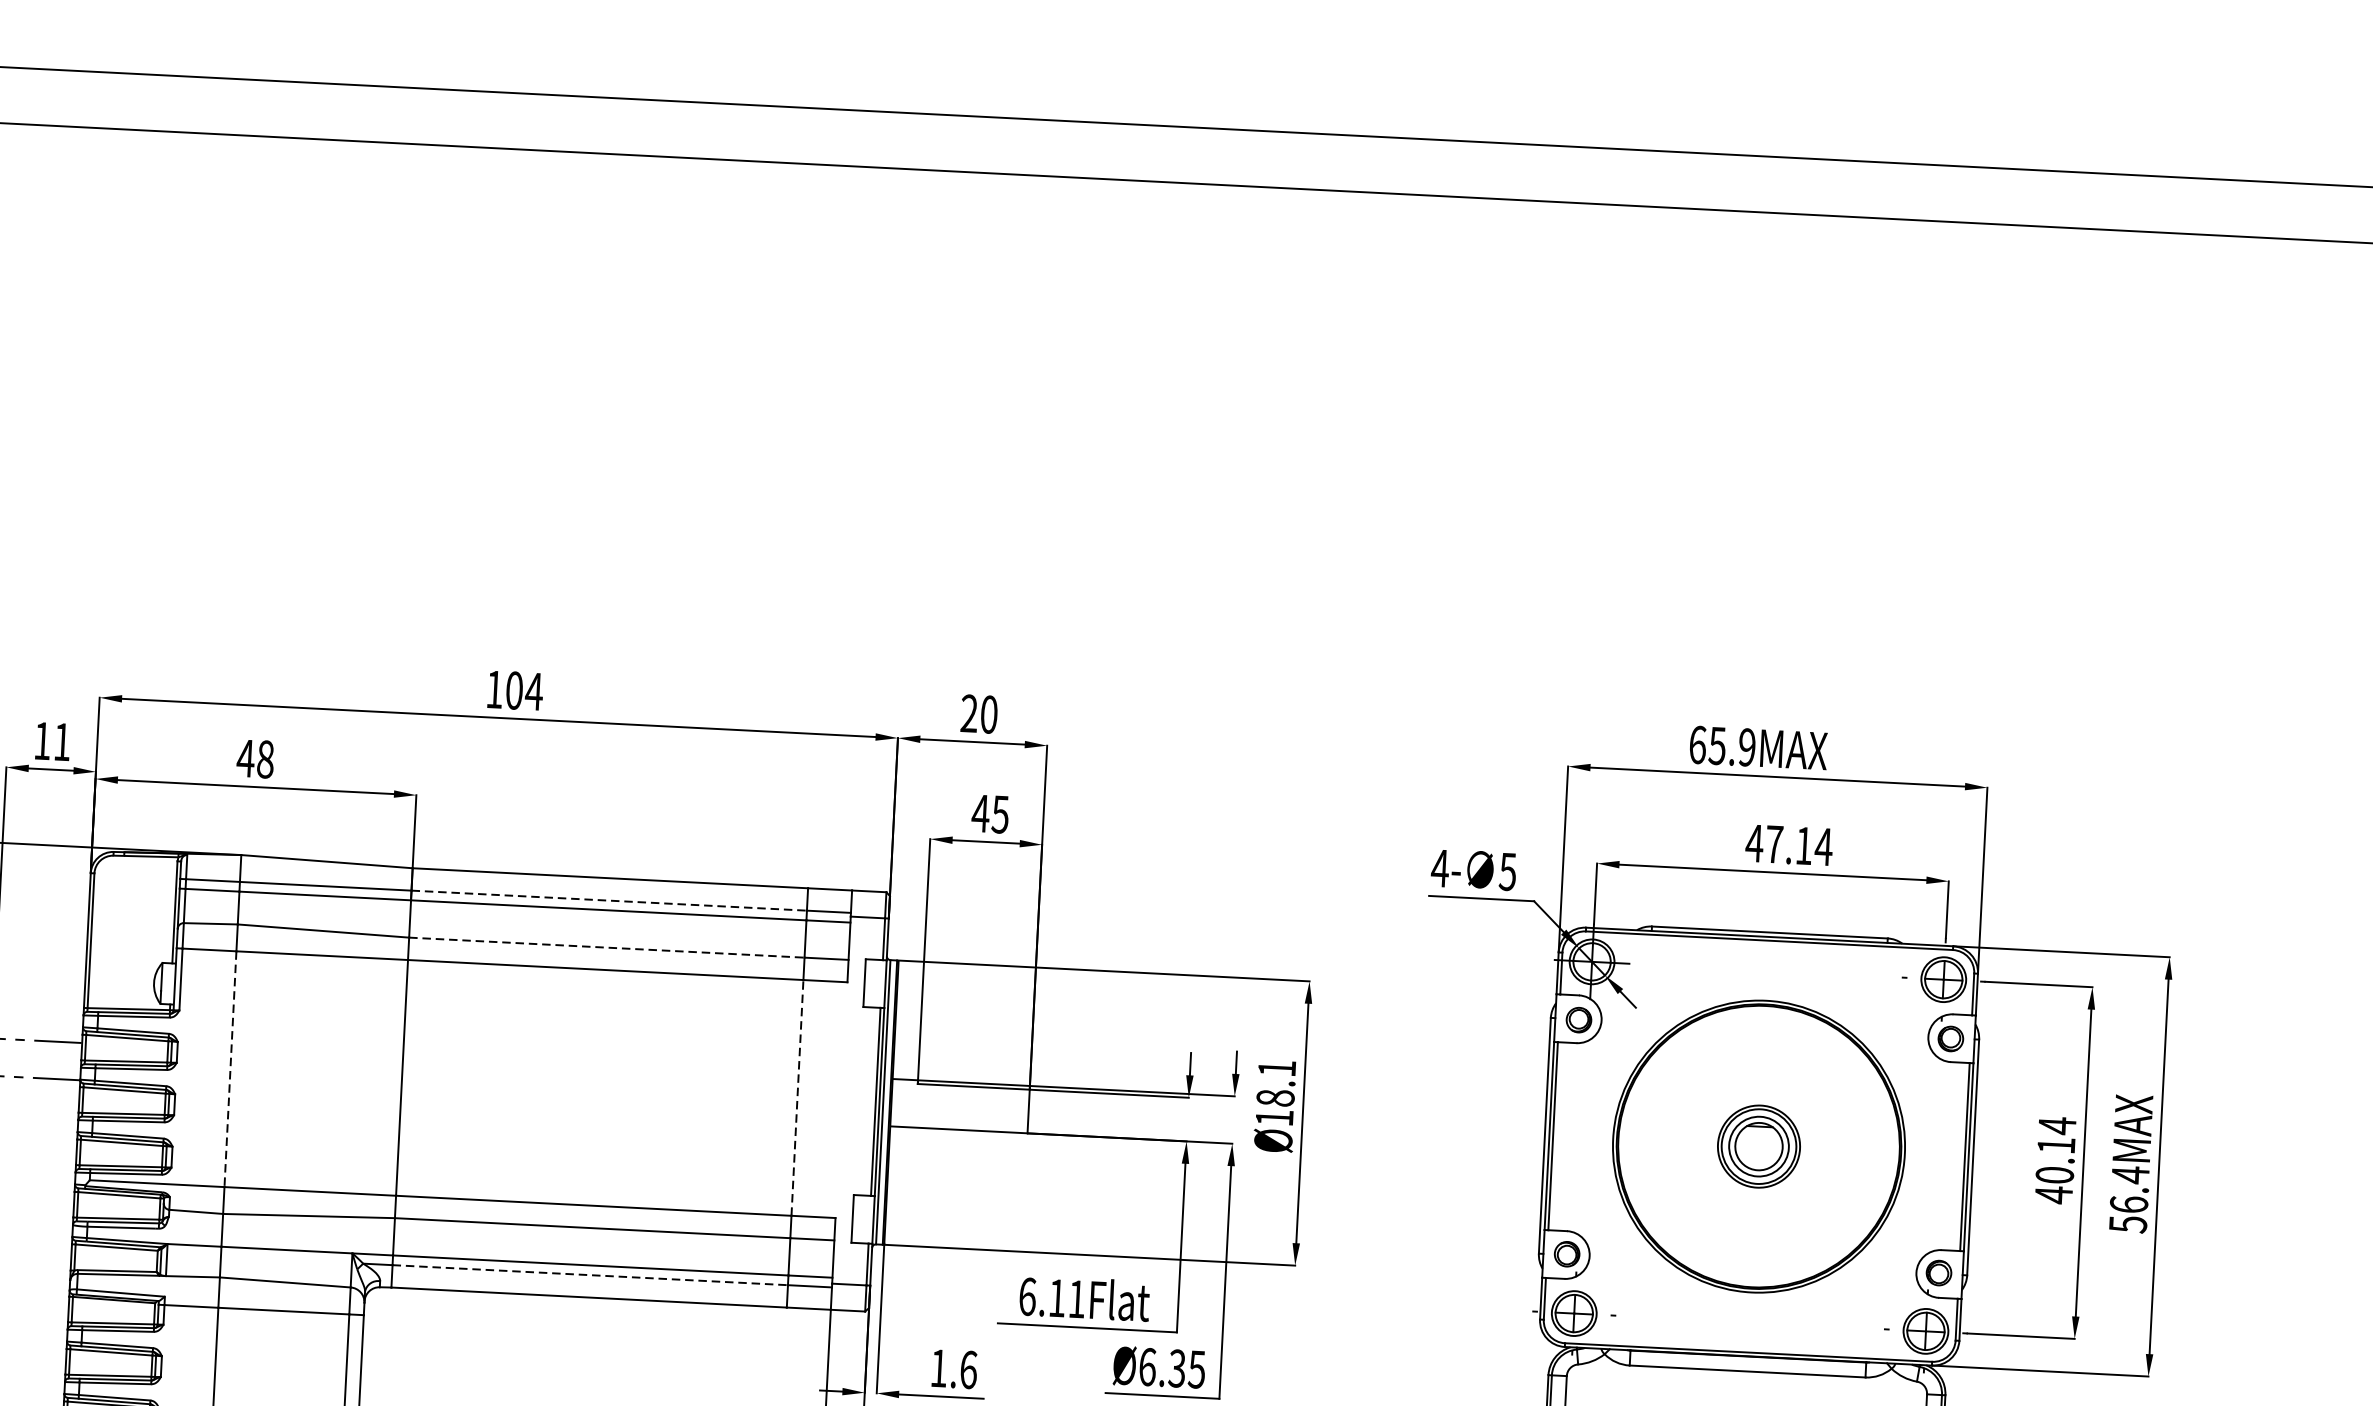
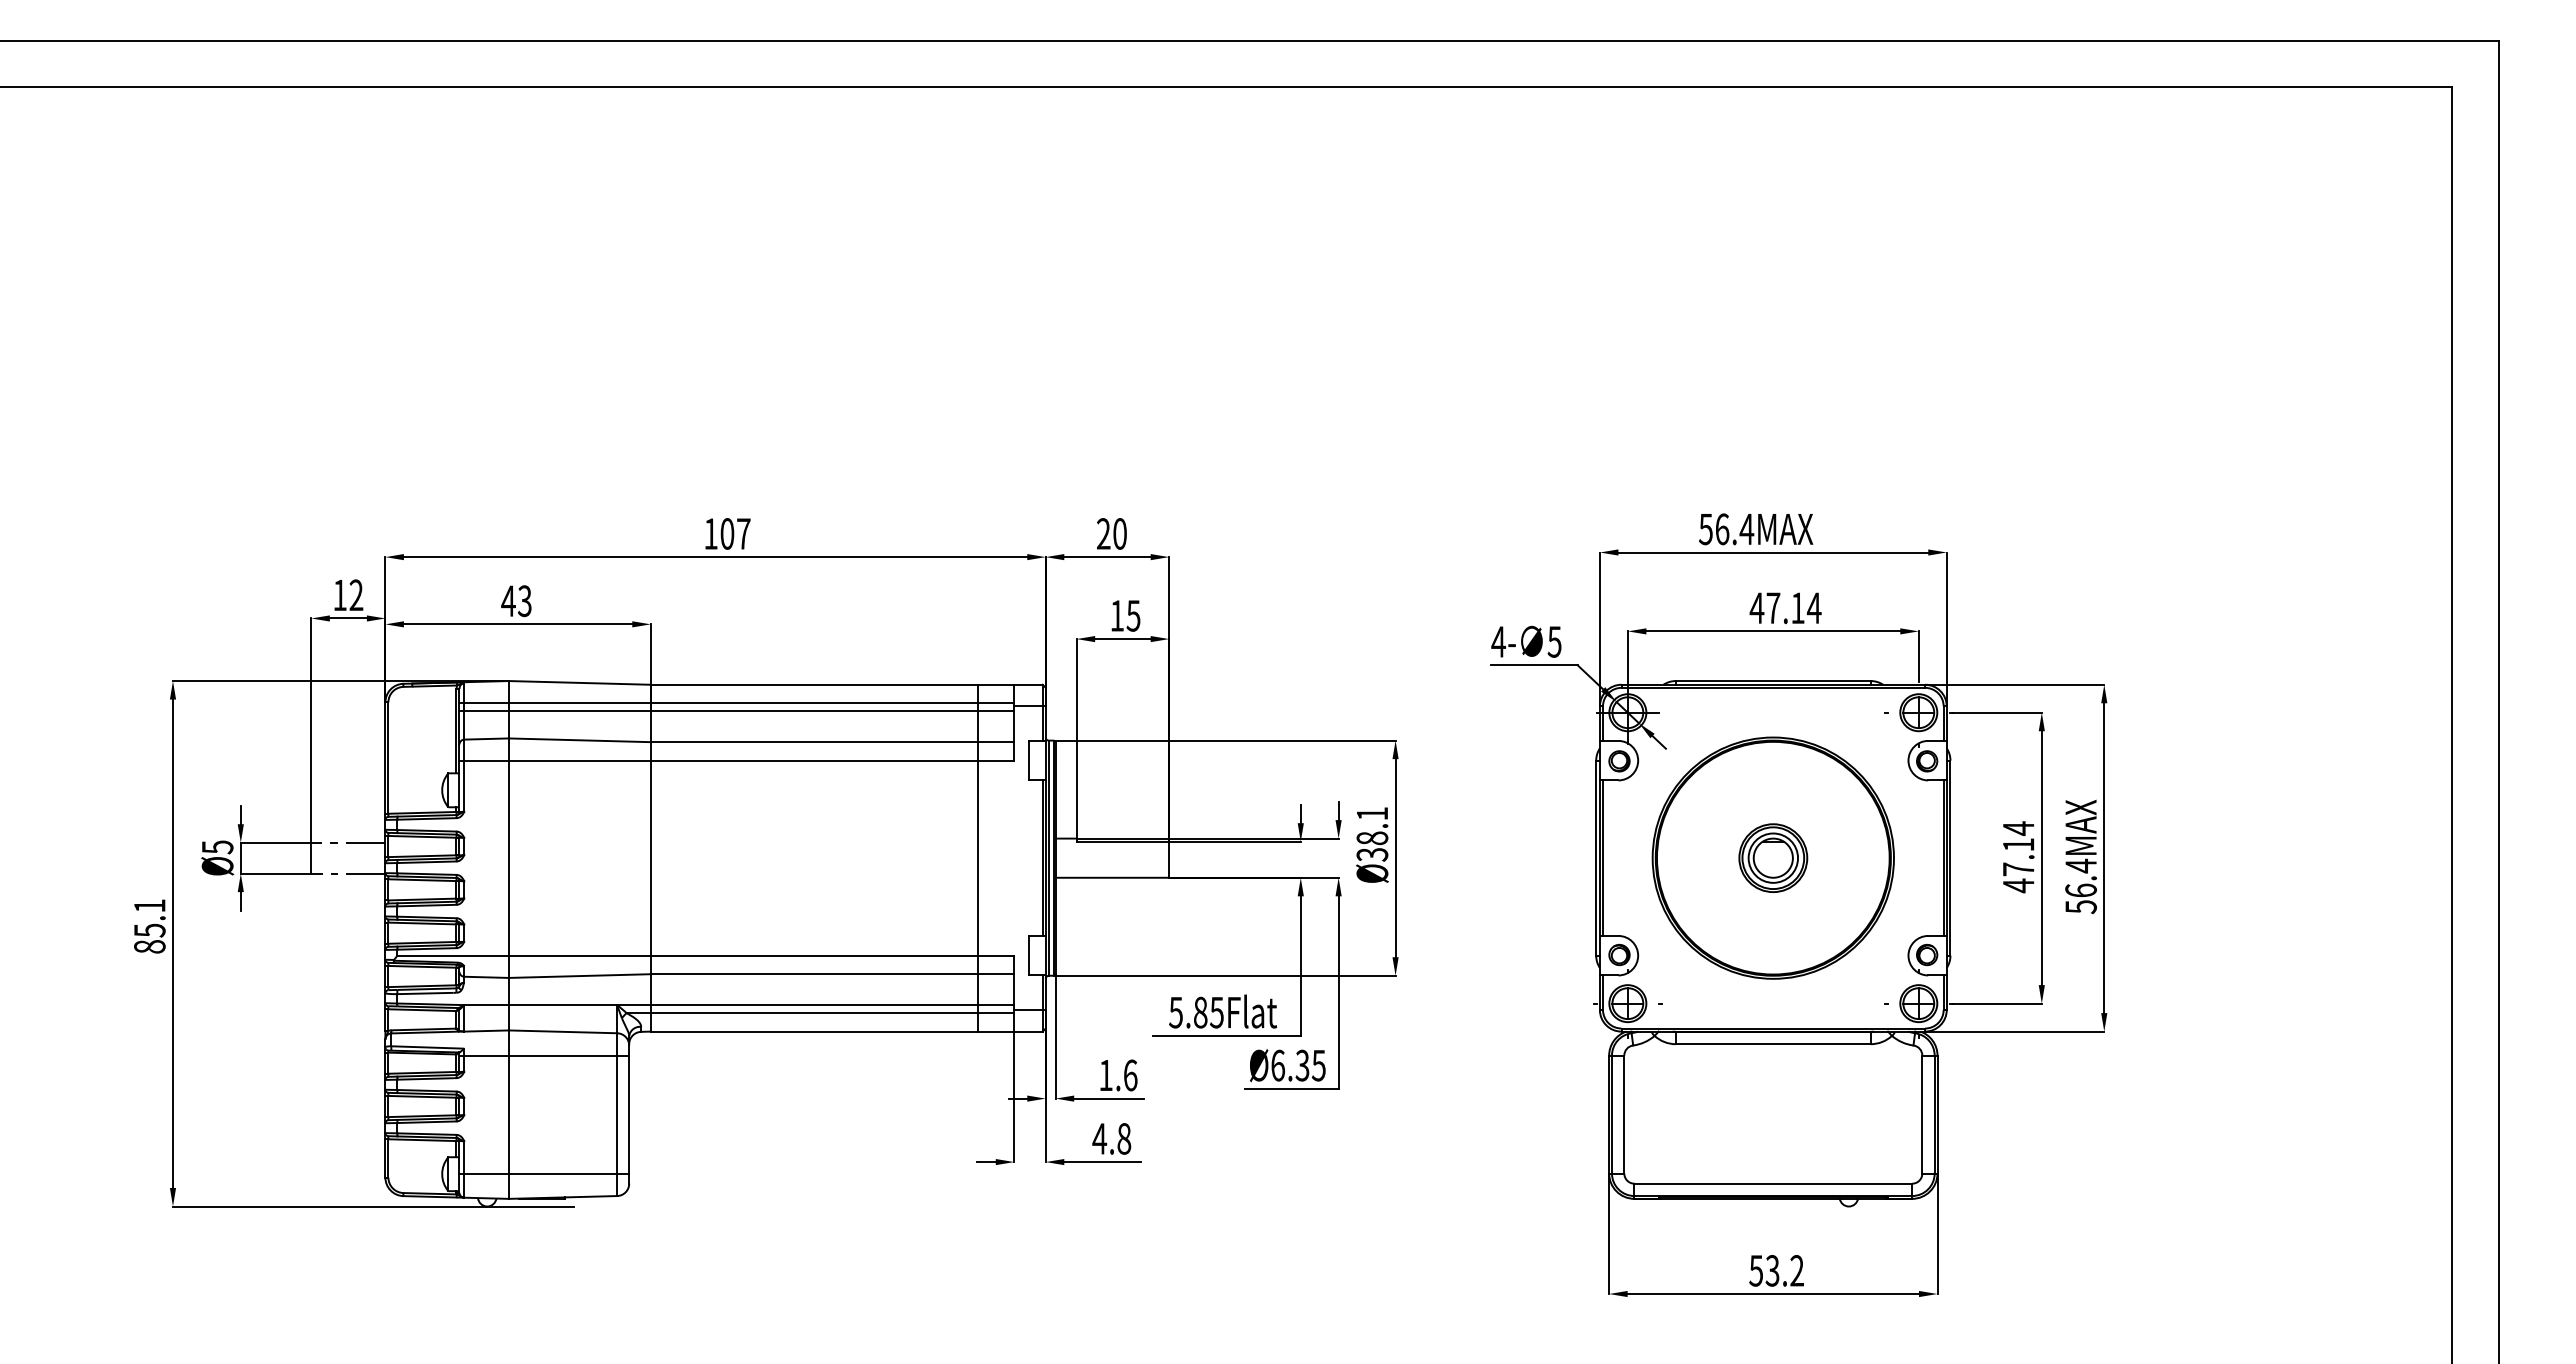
text: (533, 691) -> (743, 533), 104 -> 107
text: (62, 741) -> (356, 594), 11 -> 12
text: (1722, 746) -> (1726, 529), 65.9MAX -> 56.4MAX
text: (265, 758) -> (524, 600), 48 -> 43
text: (979, 813) -> (1116, 615), 45 -> 15
line: (609, 900) -> (814, 703), dashed -> solid
line: (607, 948) -> (814, 742), dashed -> solid
line: (230, 1069) -> (508, 858), dashed -> solid
line: (796, 1098) -> (977, 858), dashed -> solid
text: (1274, 1117) -> (1372, 854), Ø18.1 -> Ø38.1
text: (2054, 1175) -> (2018, 869), 40.14 -> 47.14
line: (590, 1275) -> (814, 1013), dashed -> solid
text: (1052, 1297) -> (1196, 1012), 6.11Flat -> 5.85Flat

